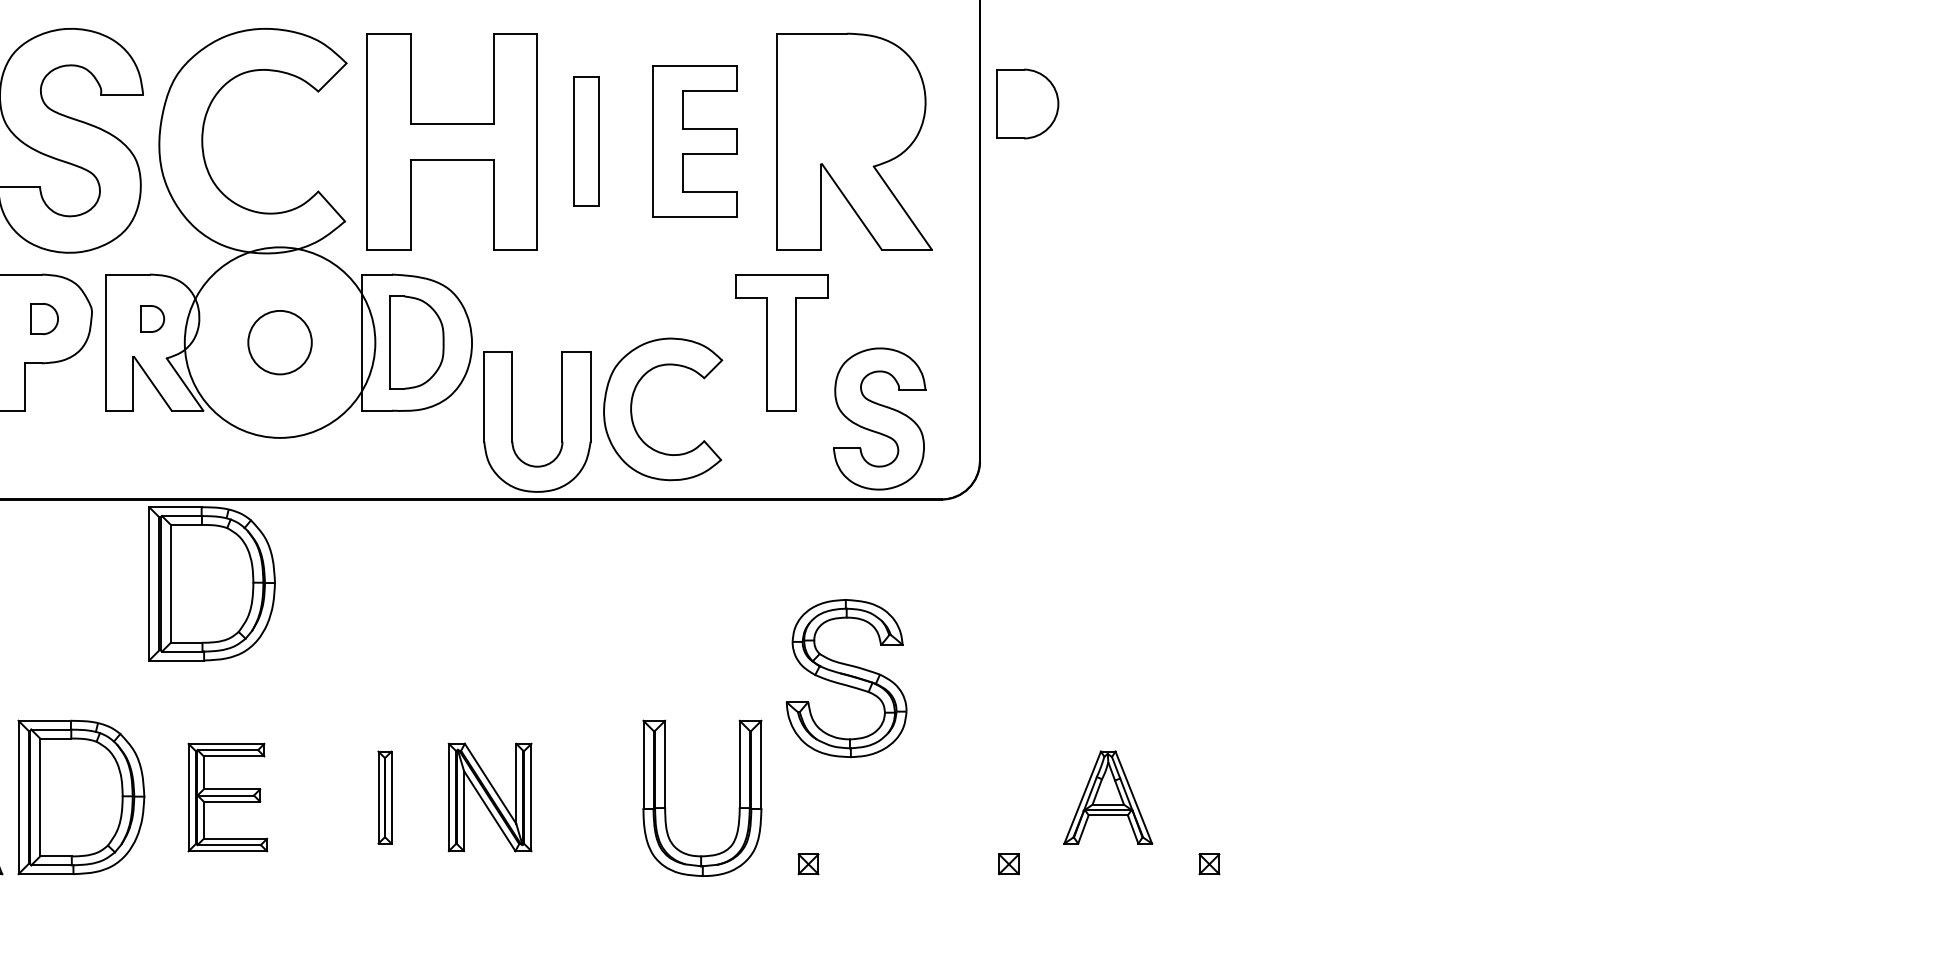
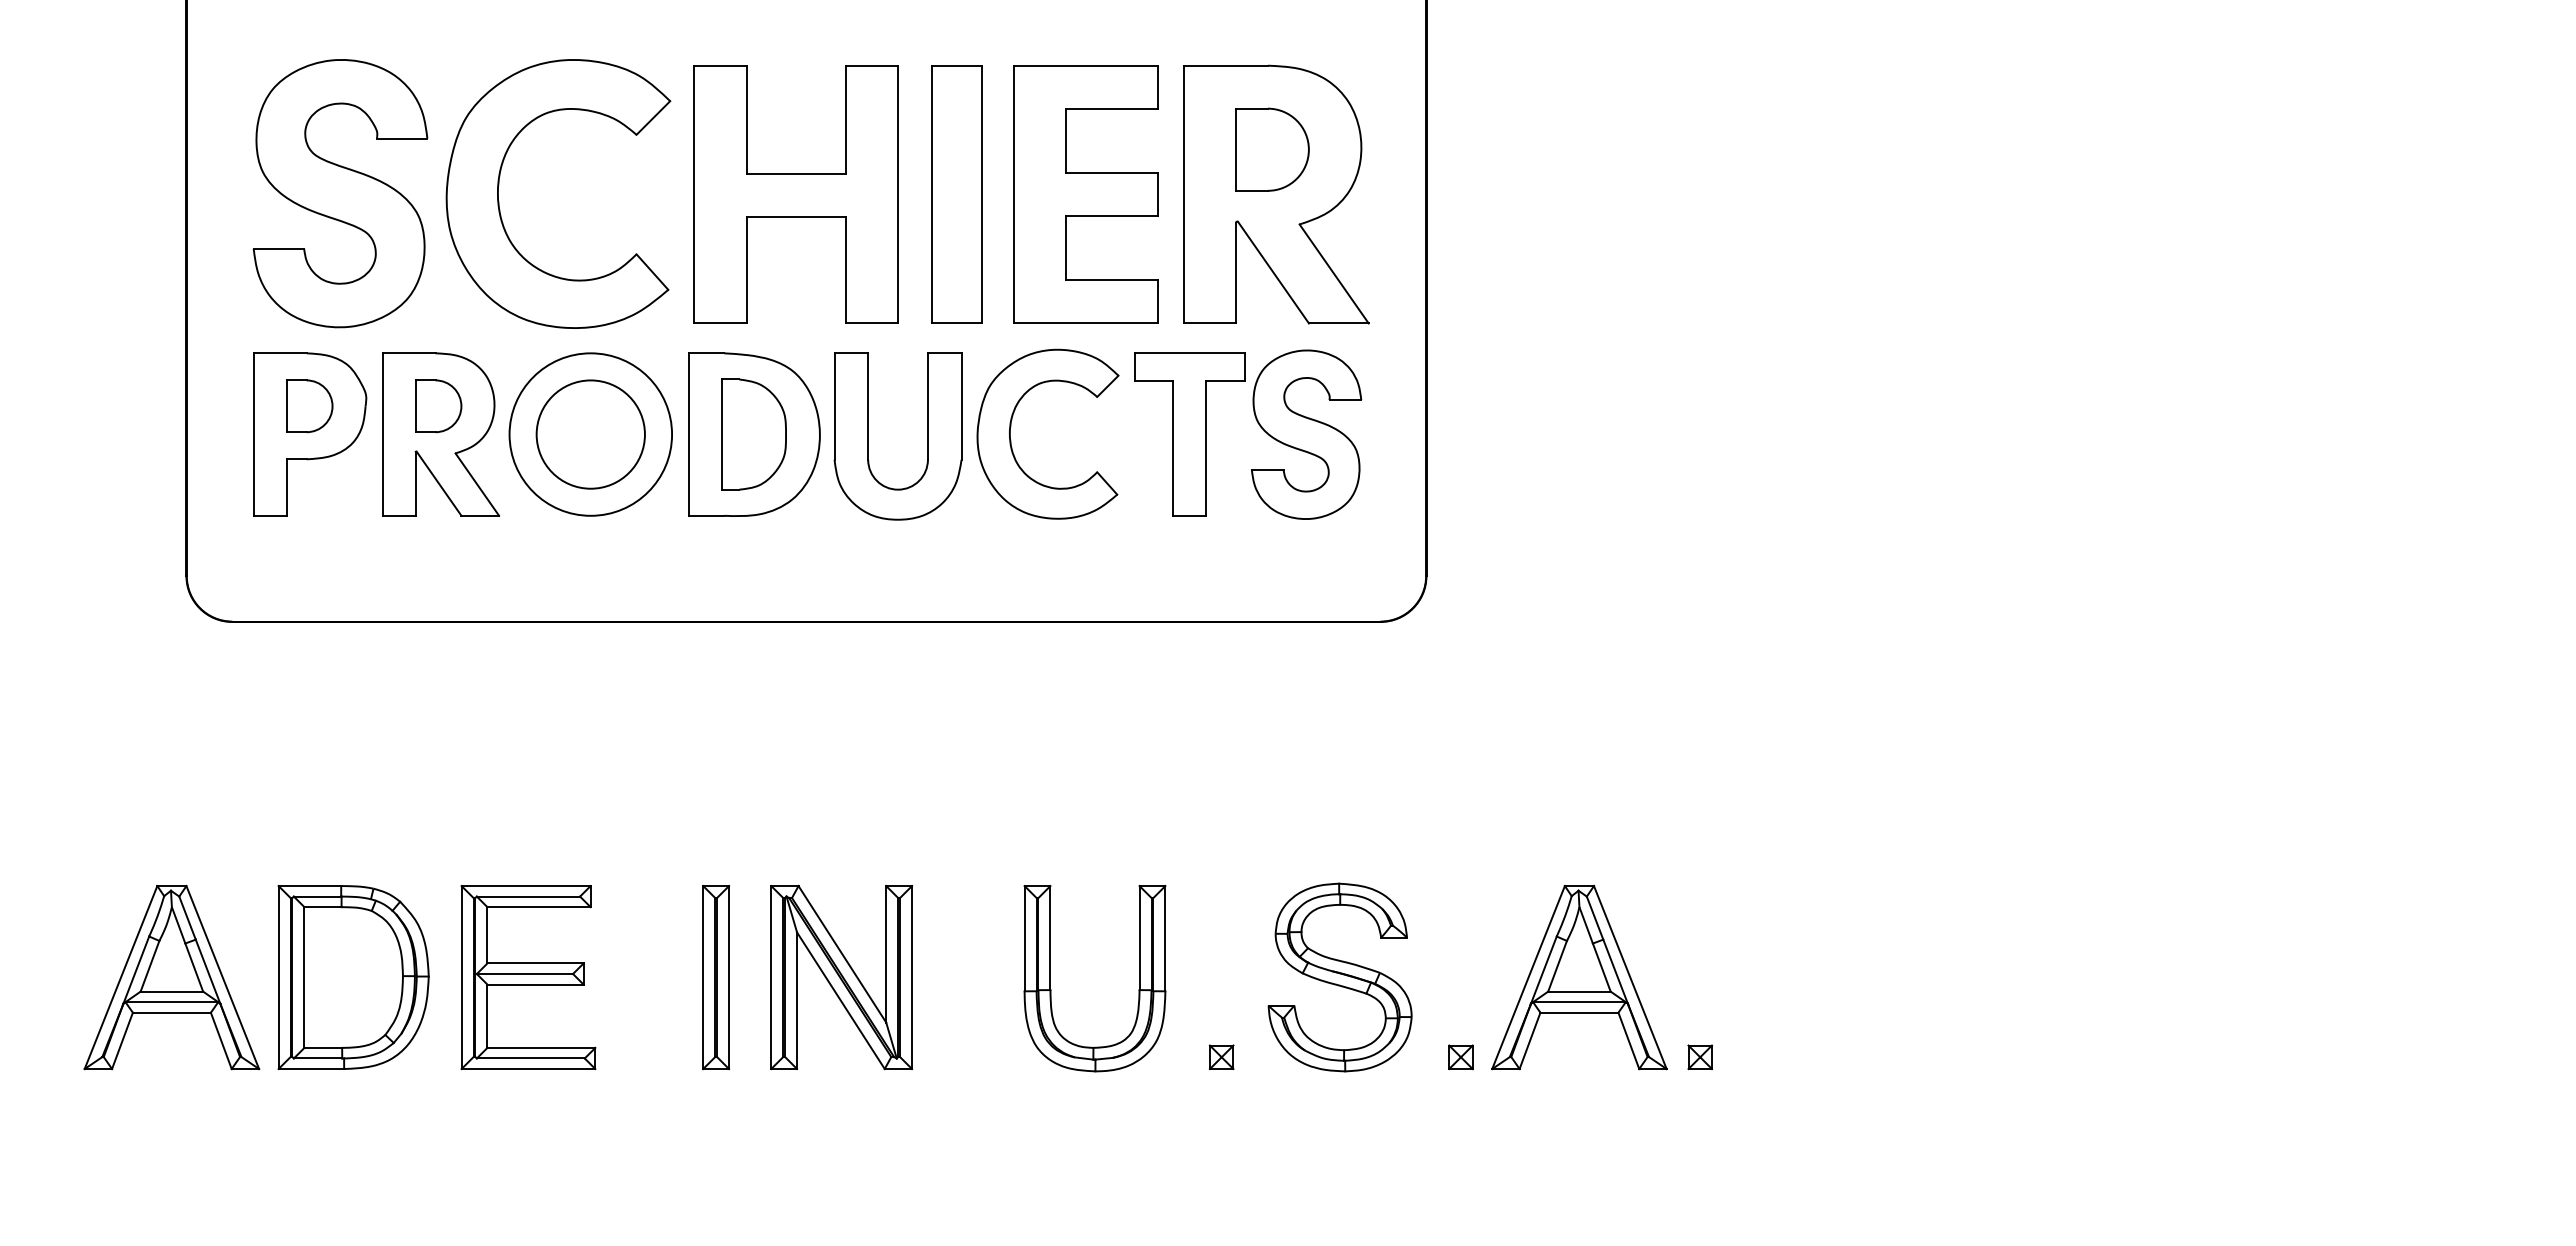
part: (1027, 103) -> (1272, 149), moved
part: (586, 141) -> (956, 194), size x1.67
part: (694, 141) -> (1085, 194), size x1.43
part: (44, 319) -> (309, 406), size x1.43
part: (152, 319) -> (438, 406), size x1.67
circle: (279, 342) -> (590, 434), size x0.71
circle: (279, 342) -> (590, 434), size x1.43
part: (632, 403) -> (1011, 427), moved
part: (879, 418) -> (1306, 434), moved
part: (512, 422) -> (868, 436), moved
part: (211, 583) -> (509, 722), removed
part: (846, 678) -> (1339, 977), moved
part: (227, 797) -> (528, 977), size x1.43
part: (384, 797) -> (715, 977), size x1.67
part: (490, 797) -> (841, 977), size x1.43
part: (1108, 797) -> (1579, 977), size x1.67

